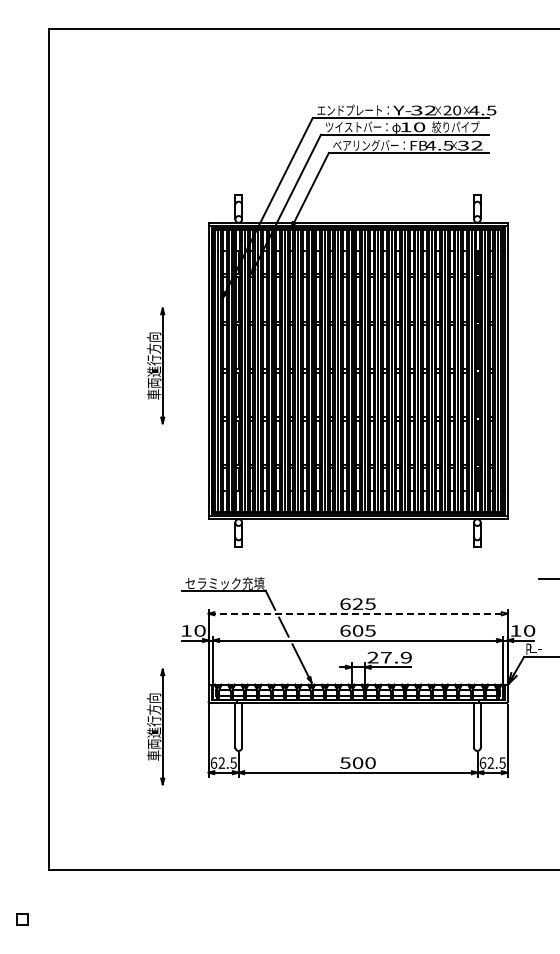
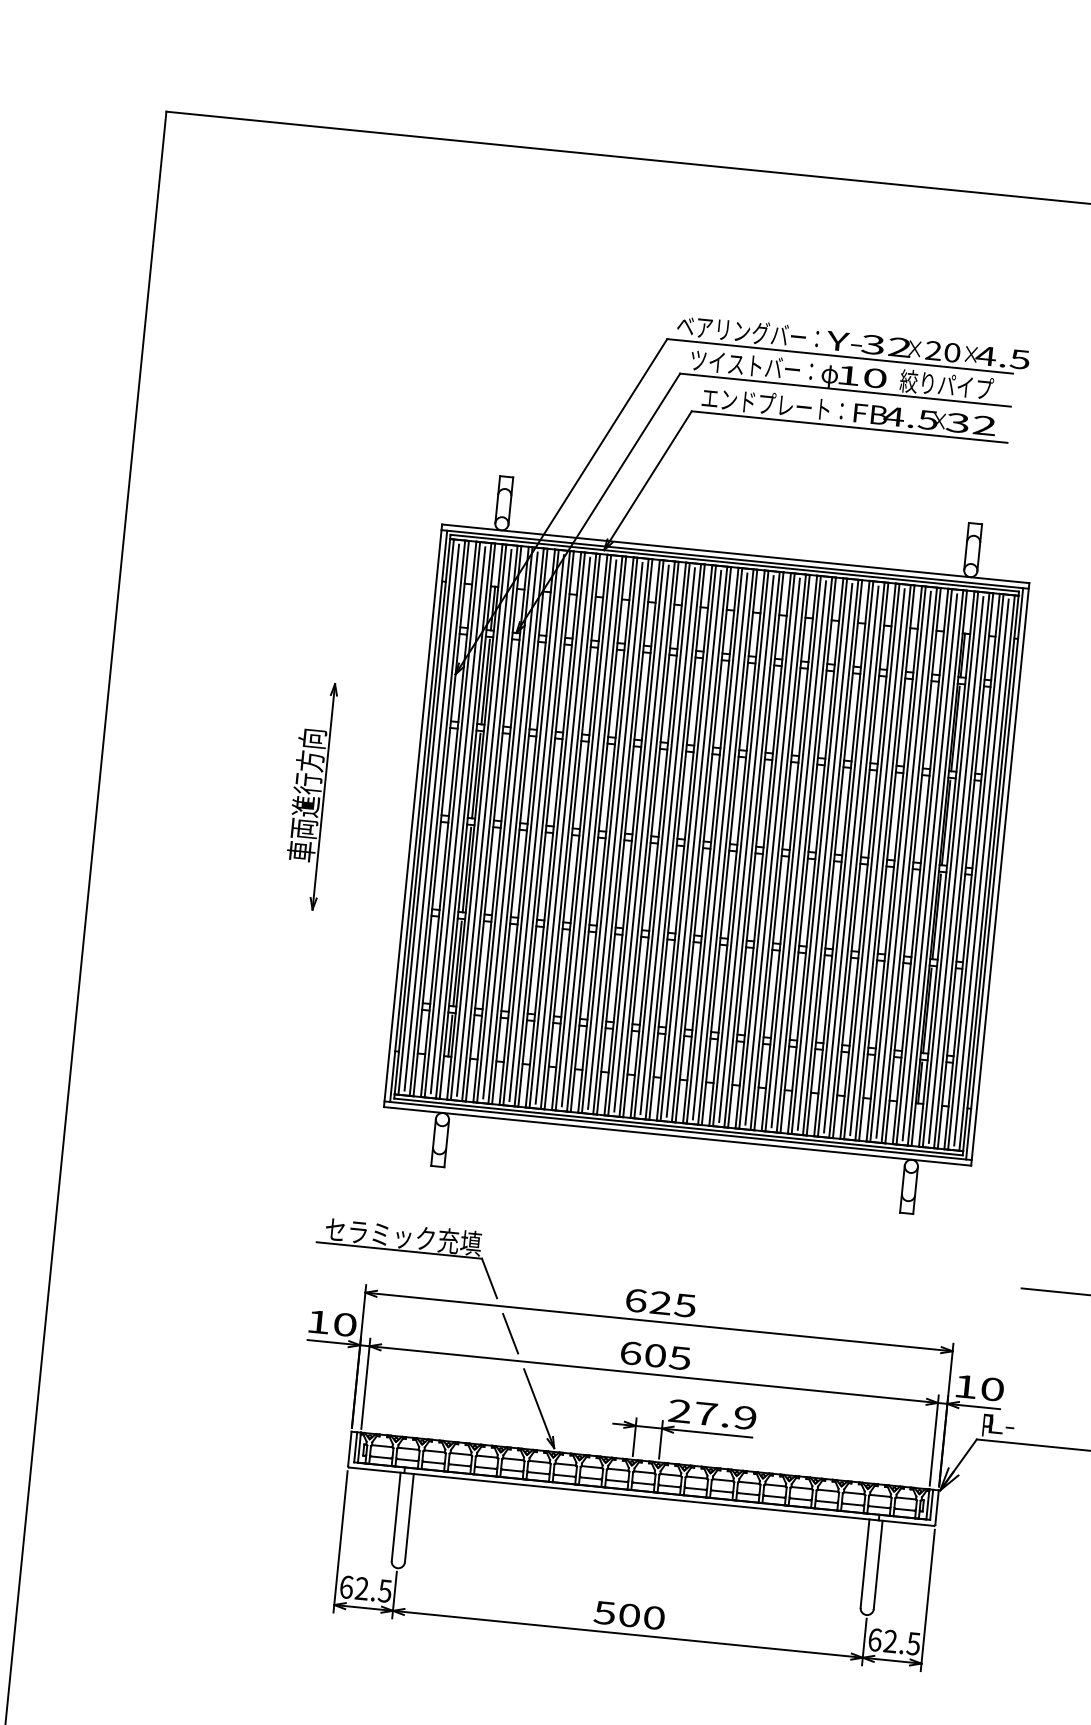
text: (349, 109) -> (741, 329), エンドプレート： -> ベアリングバー：
text: (365, 145) -> (765, 403), ベアリングバー： -> エンドプレート：
line: (358, 613) -> (659, 1321), dashed -> solid
part: (156, 726) -> (240, 1504), removed

